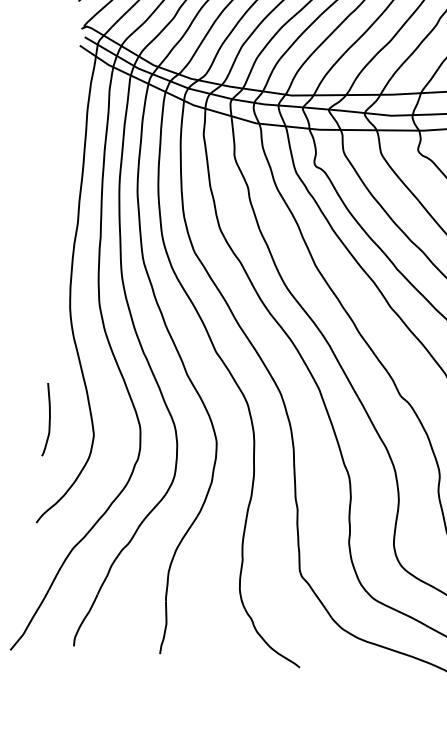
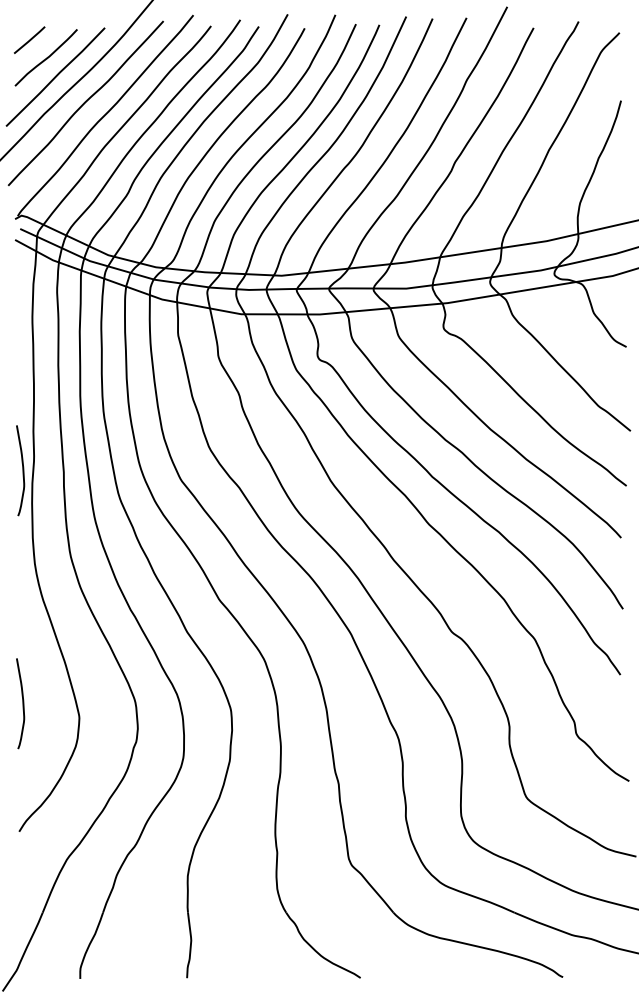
curve: (67, 232) -> (22, 470), added

